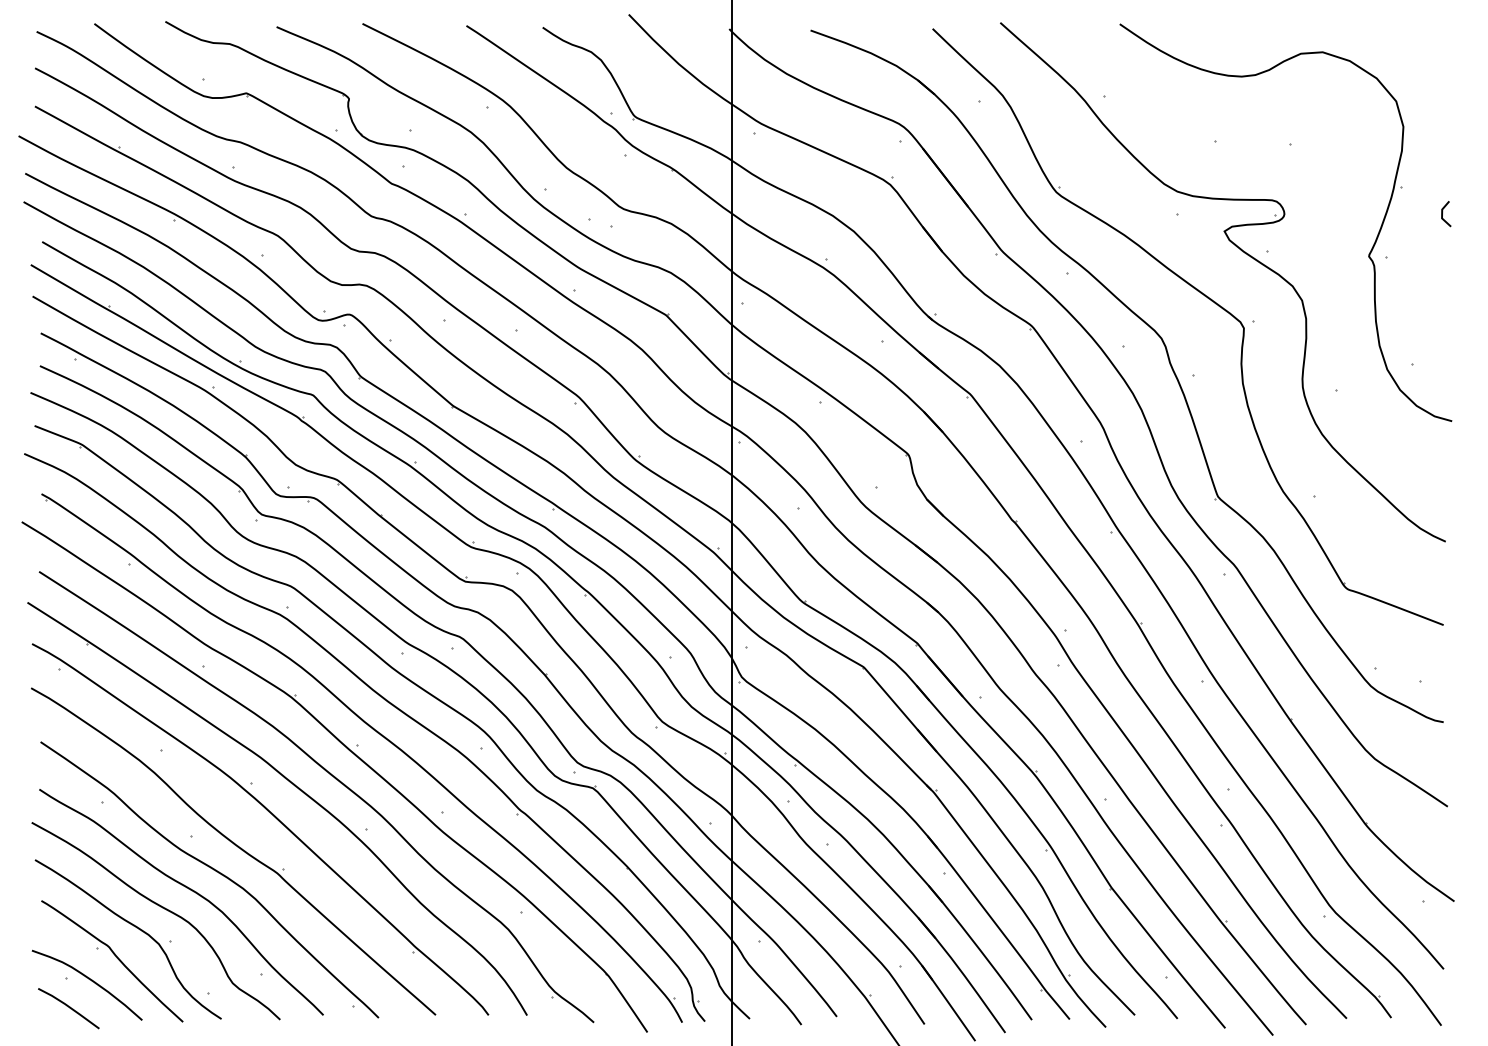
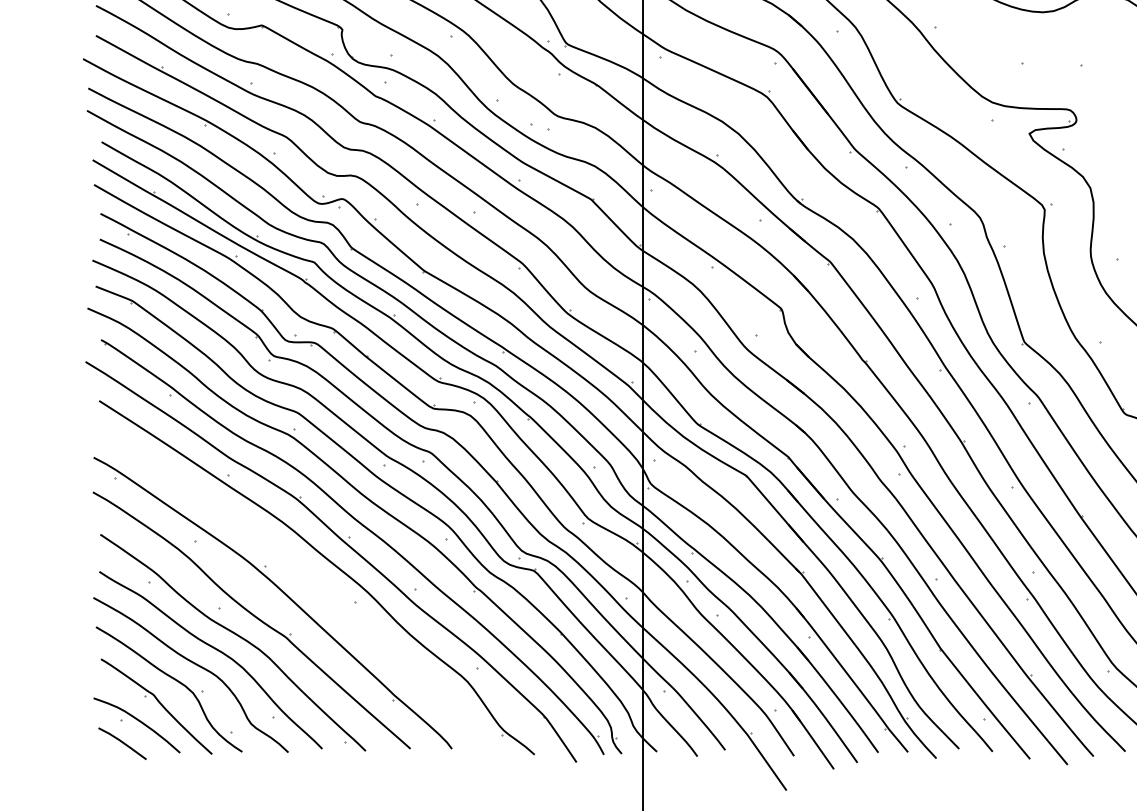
part: (294, 786) -> (299, 569), removed

